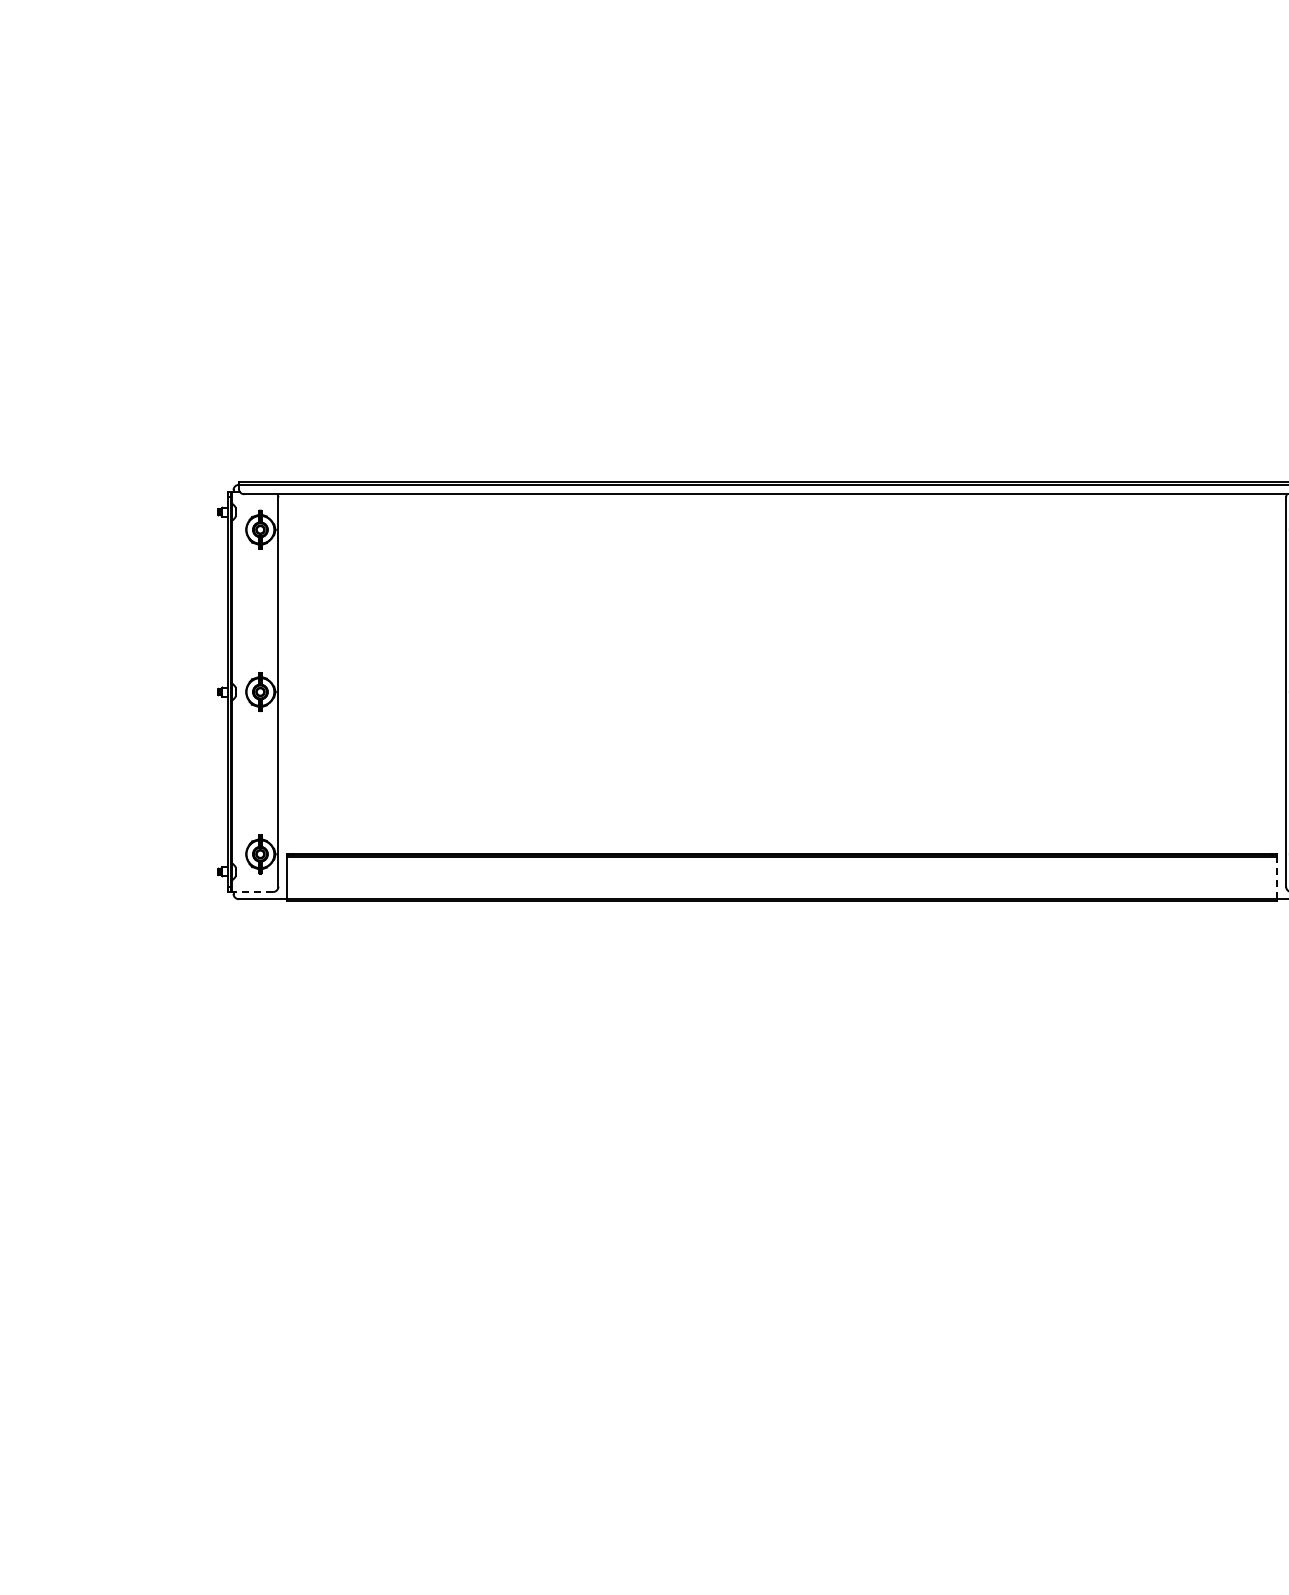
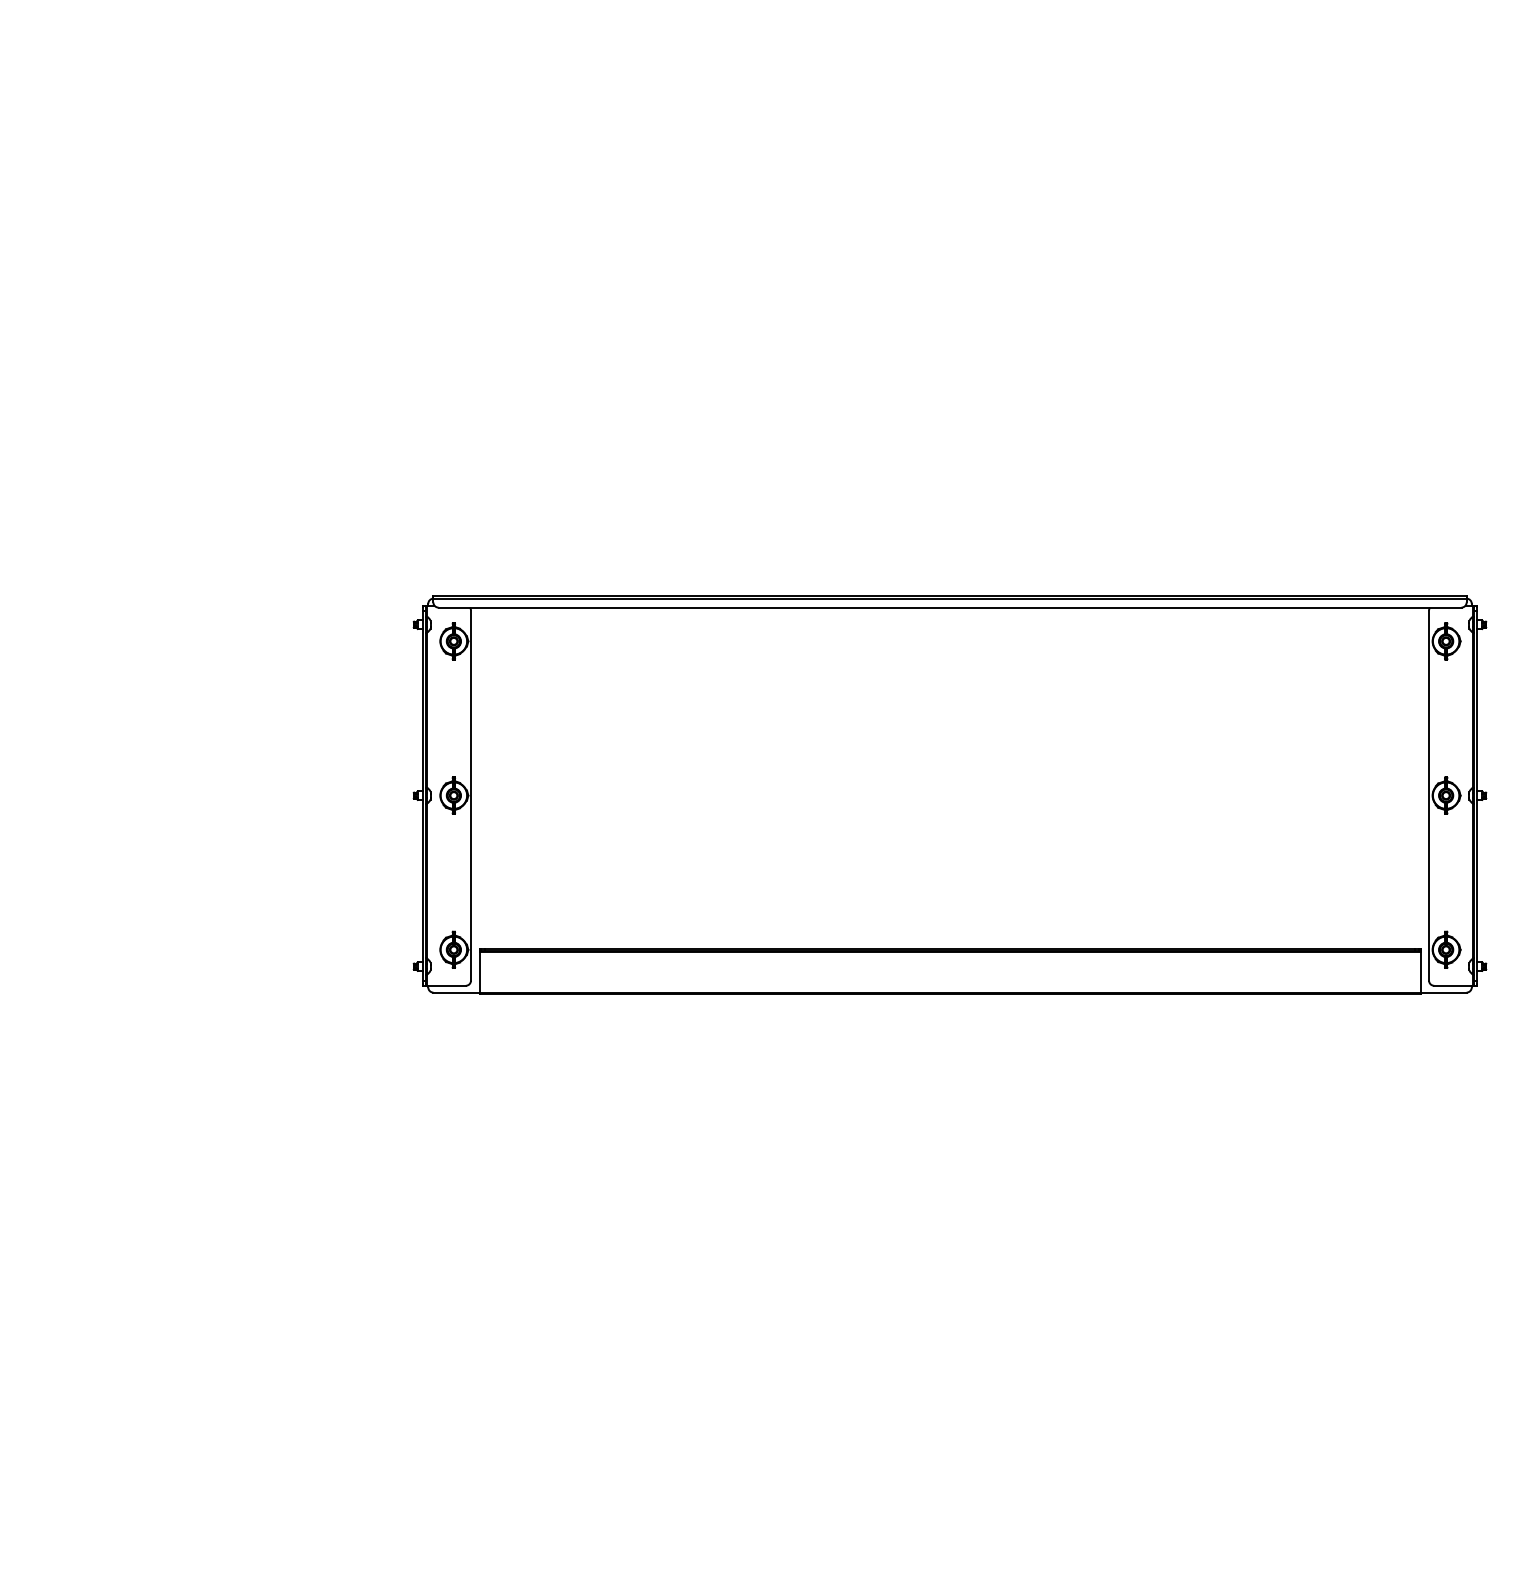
line: (1277, 877) -> (1420, 971), dashed -> solid
line: (252, 891) -> (446, 985), dashed -> solid

